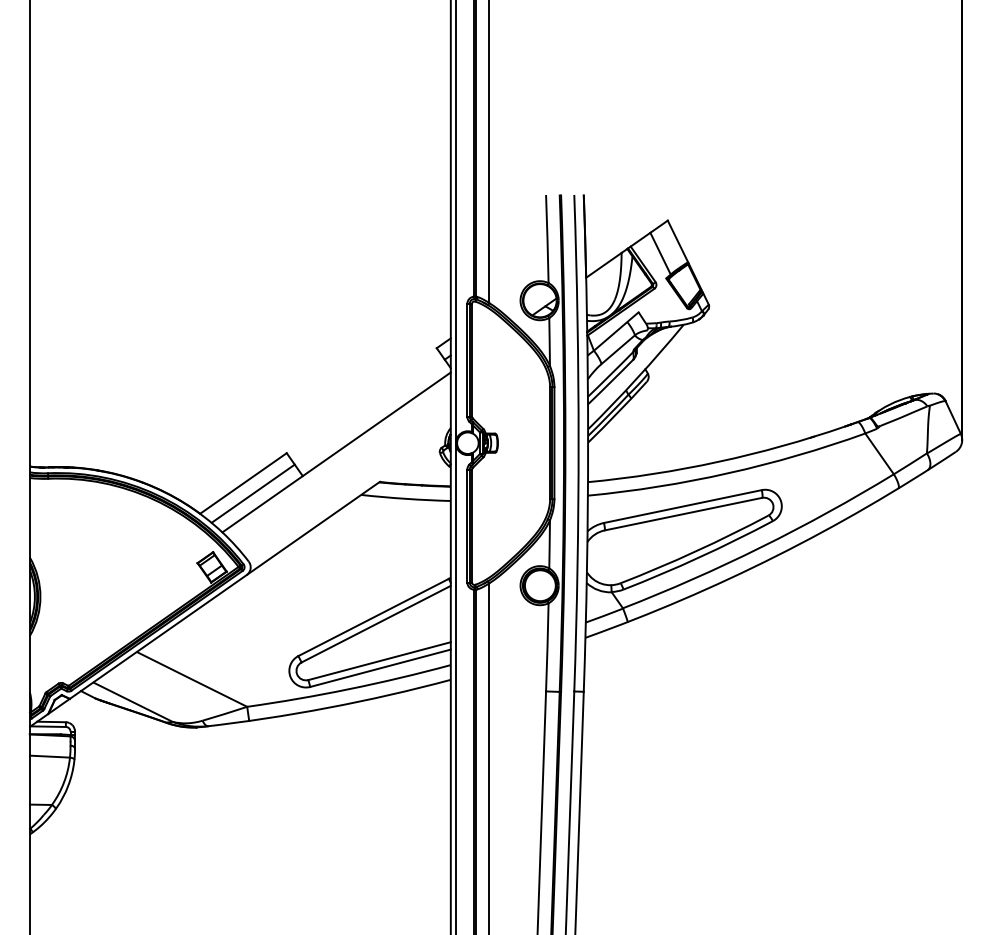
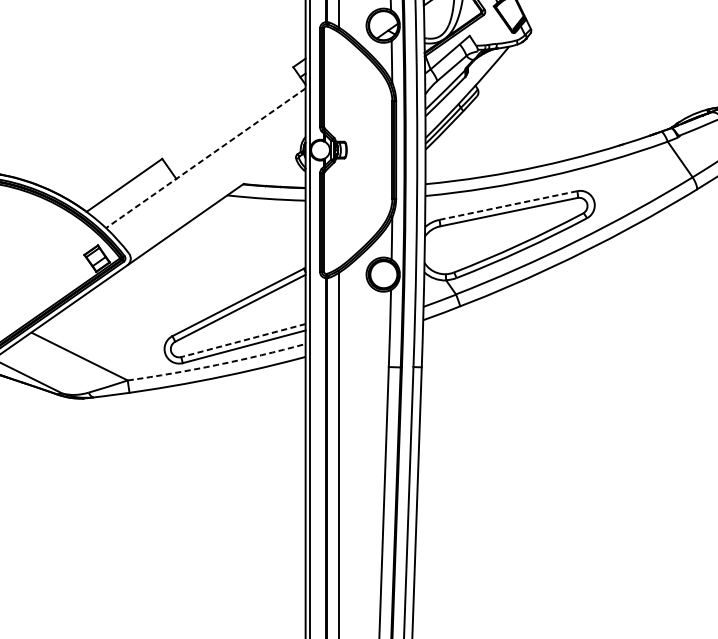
line: (336, 452) -> (205, 158), solid -> dashed
line: (252, 493) -> (132, 194), removed
line: (682, 506) -> (508, 205), solid -> dashed
line: (379, 661) -> (243, 340), solid -> dashed
arc: (349, 689) -> (217, 365), solid -> dashed

